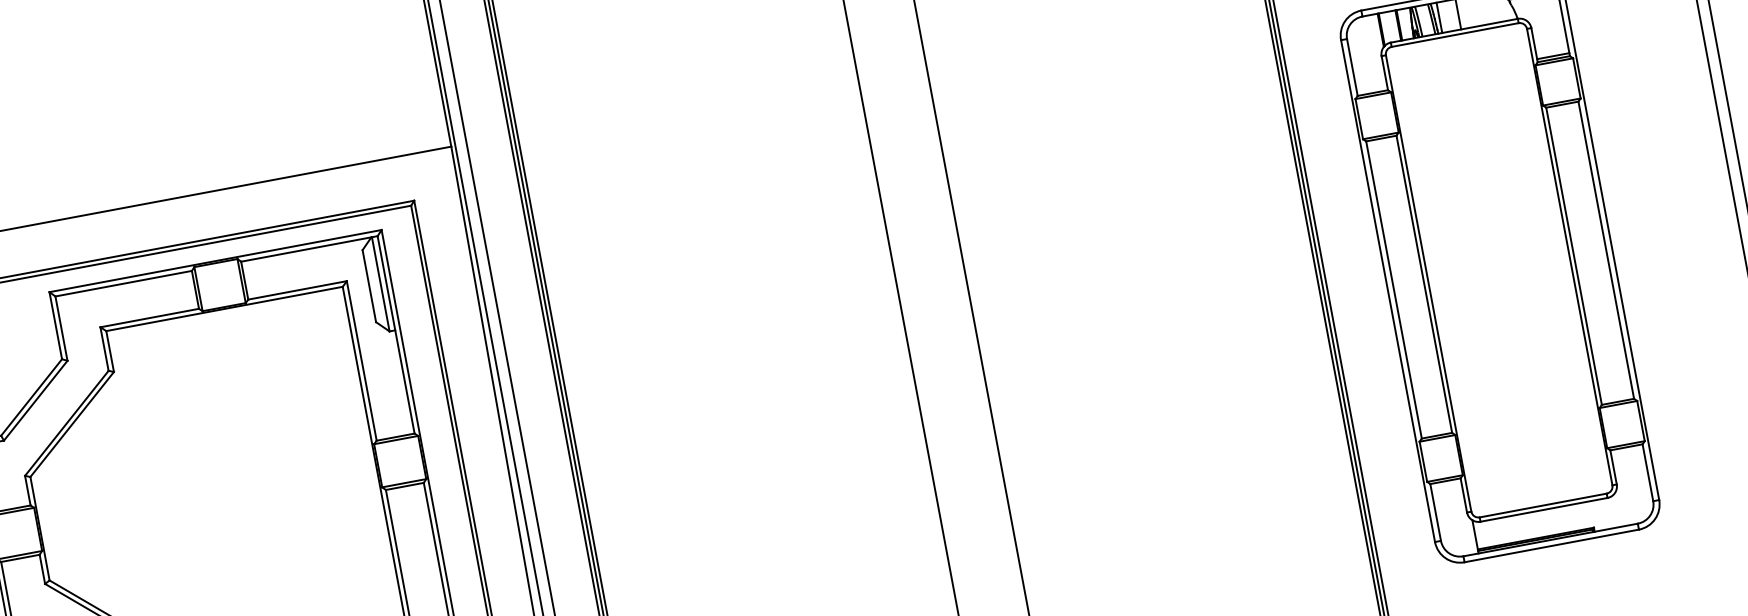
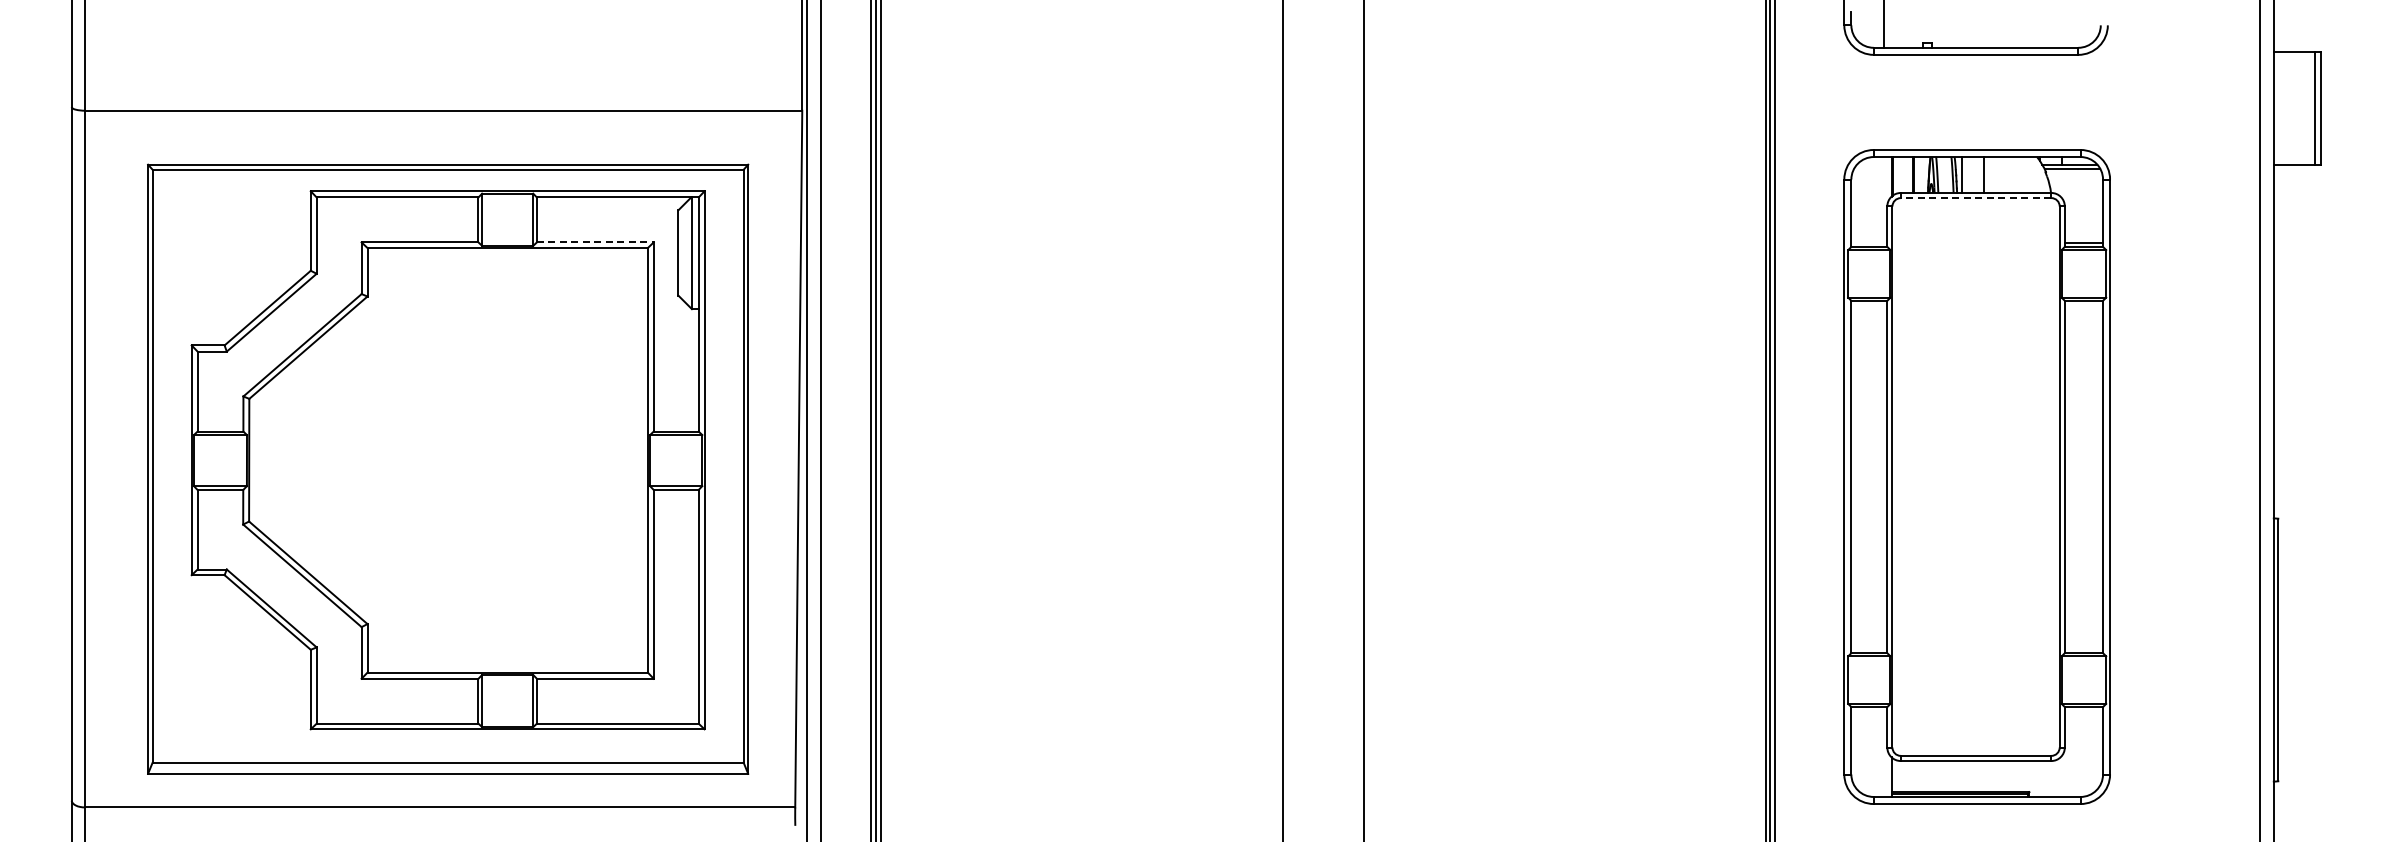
line: (1454, 35) -> (1975, 198), solid -> dashed
line: (297, 290) -> (595, 242), solid -> dashed

